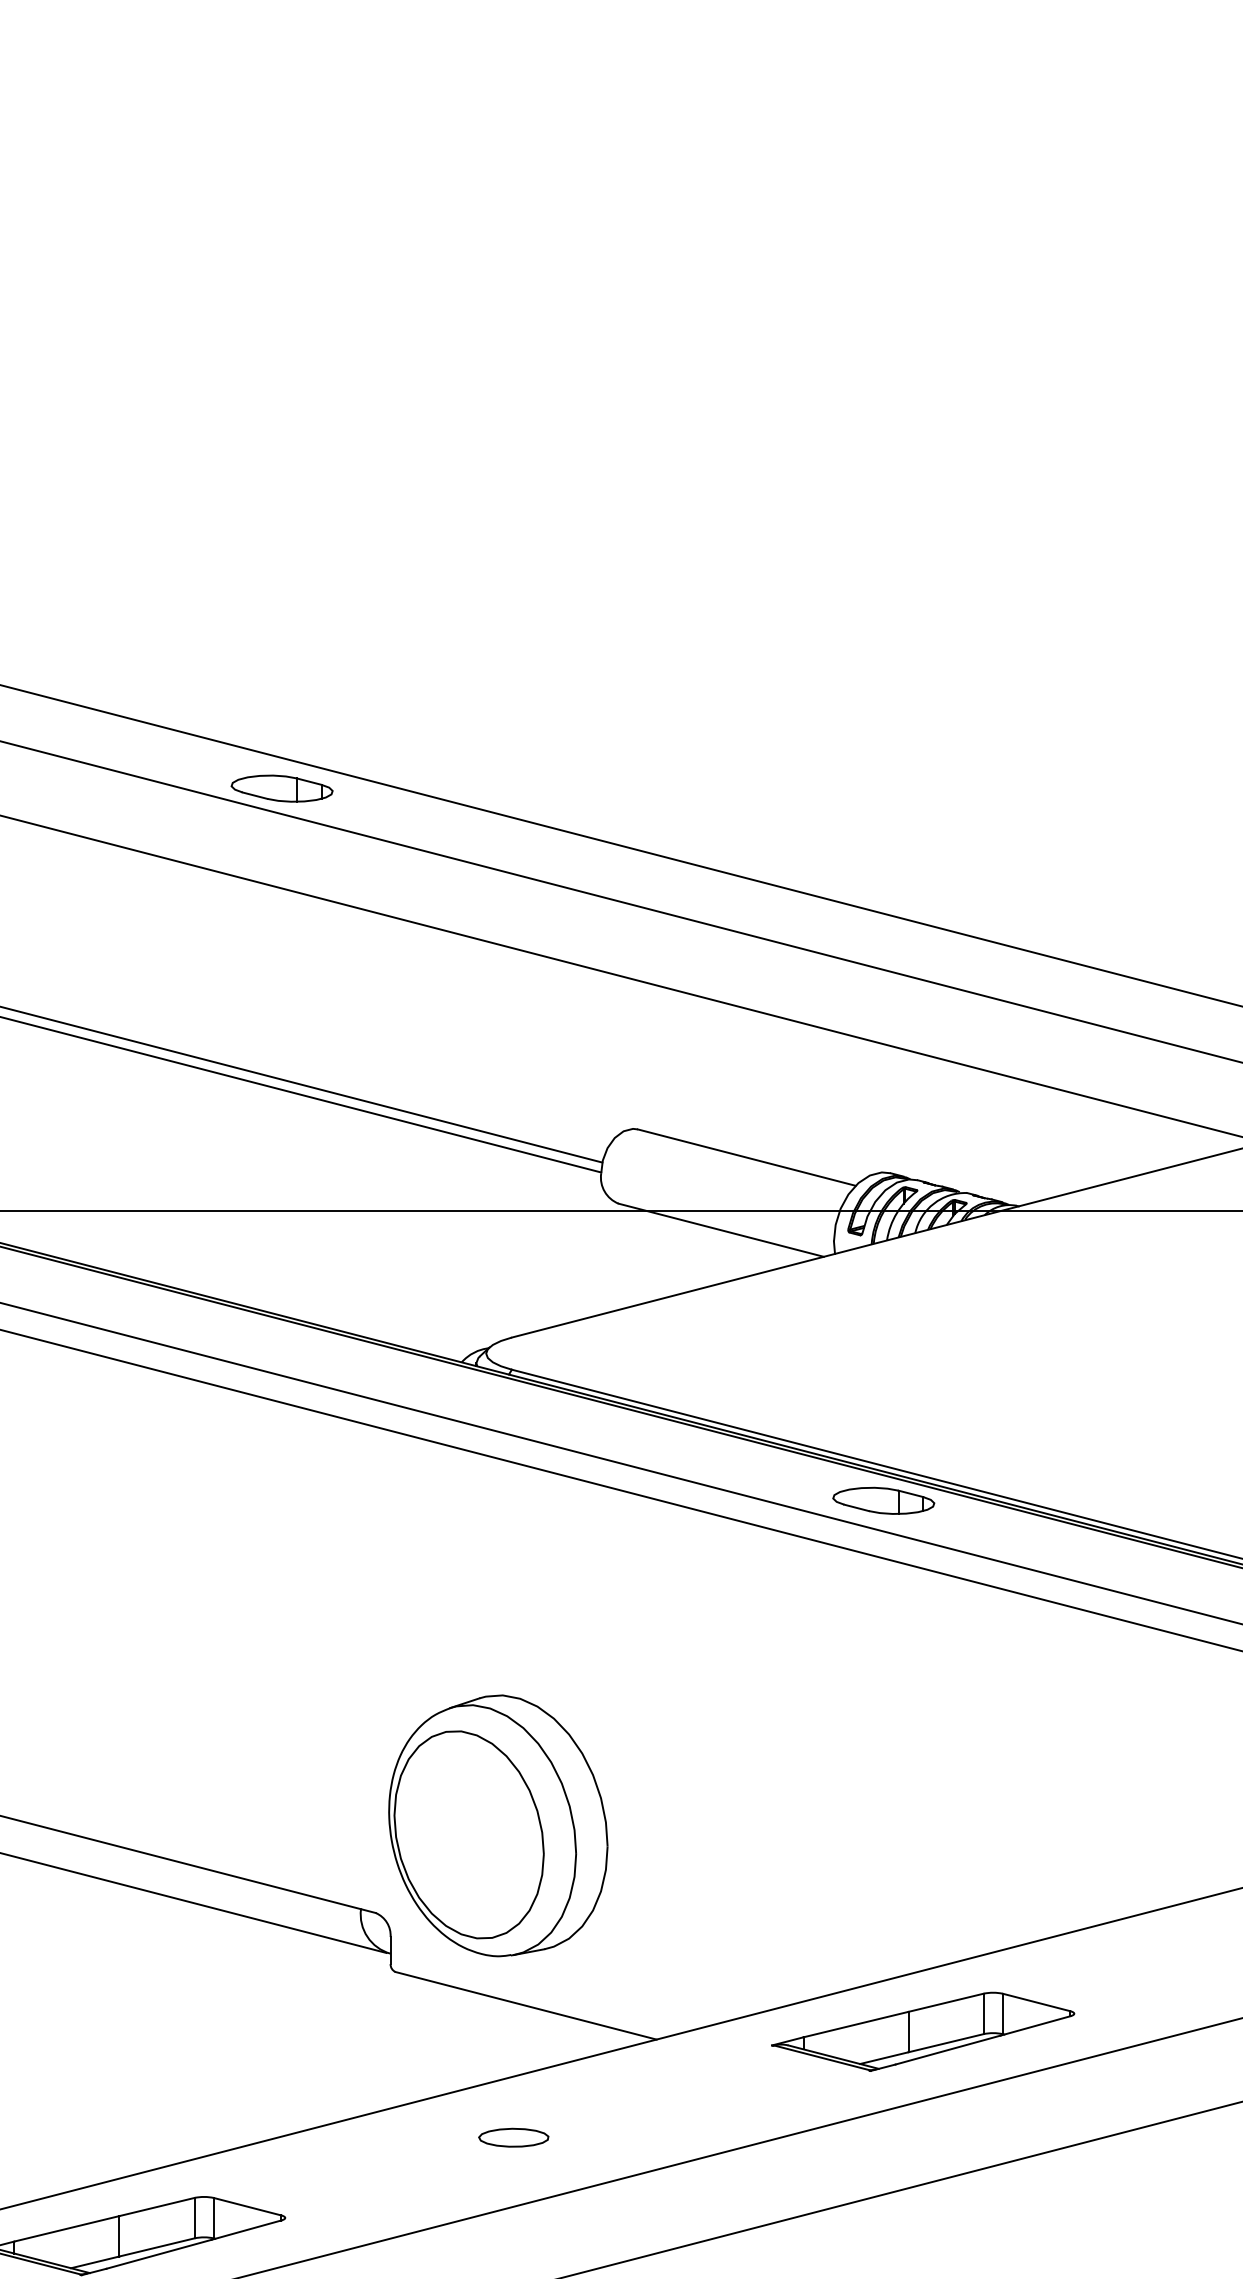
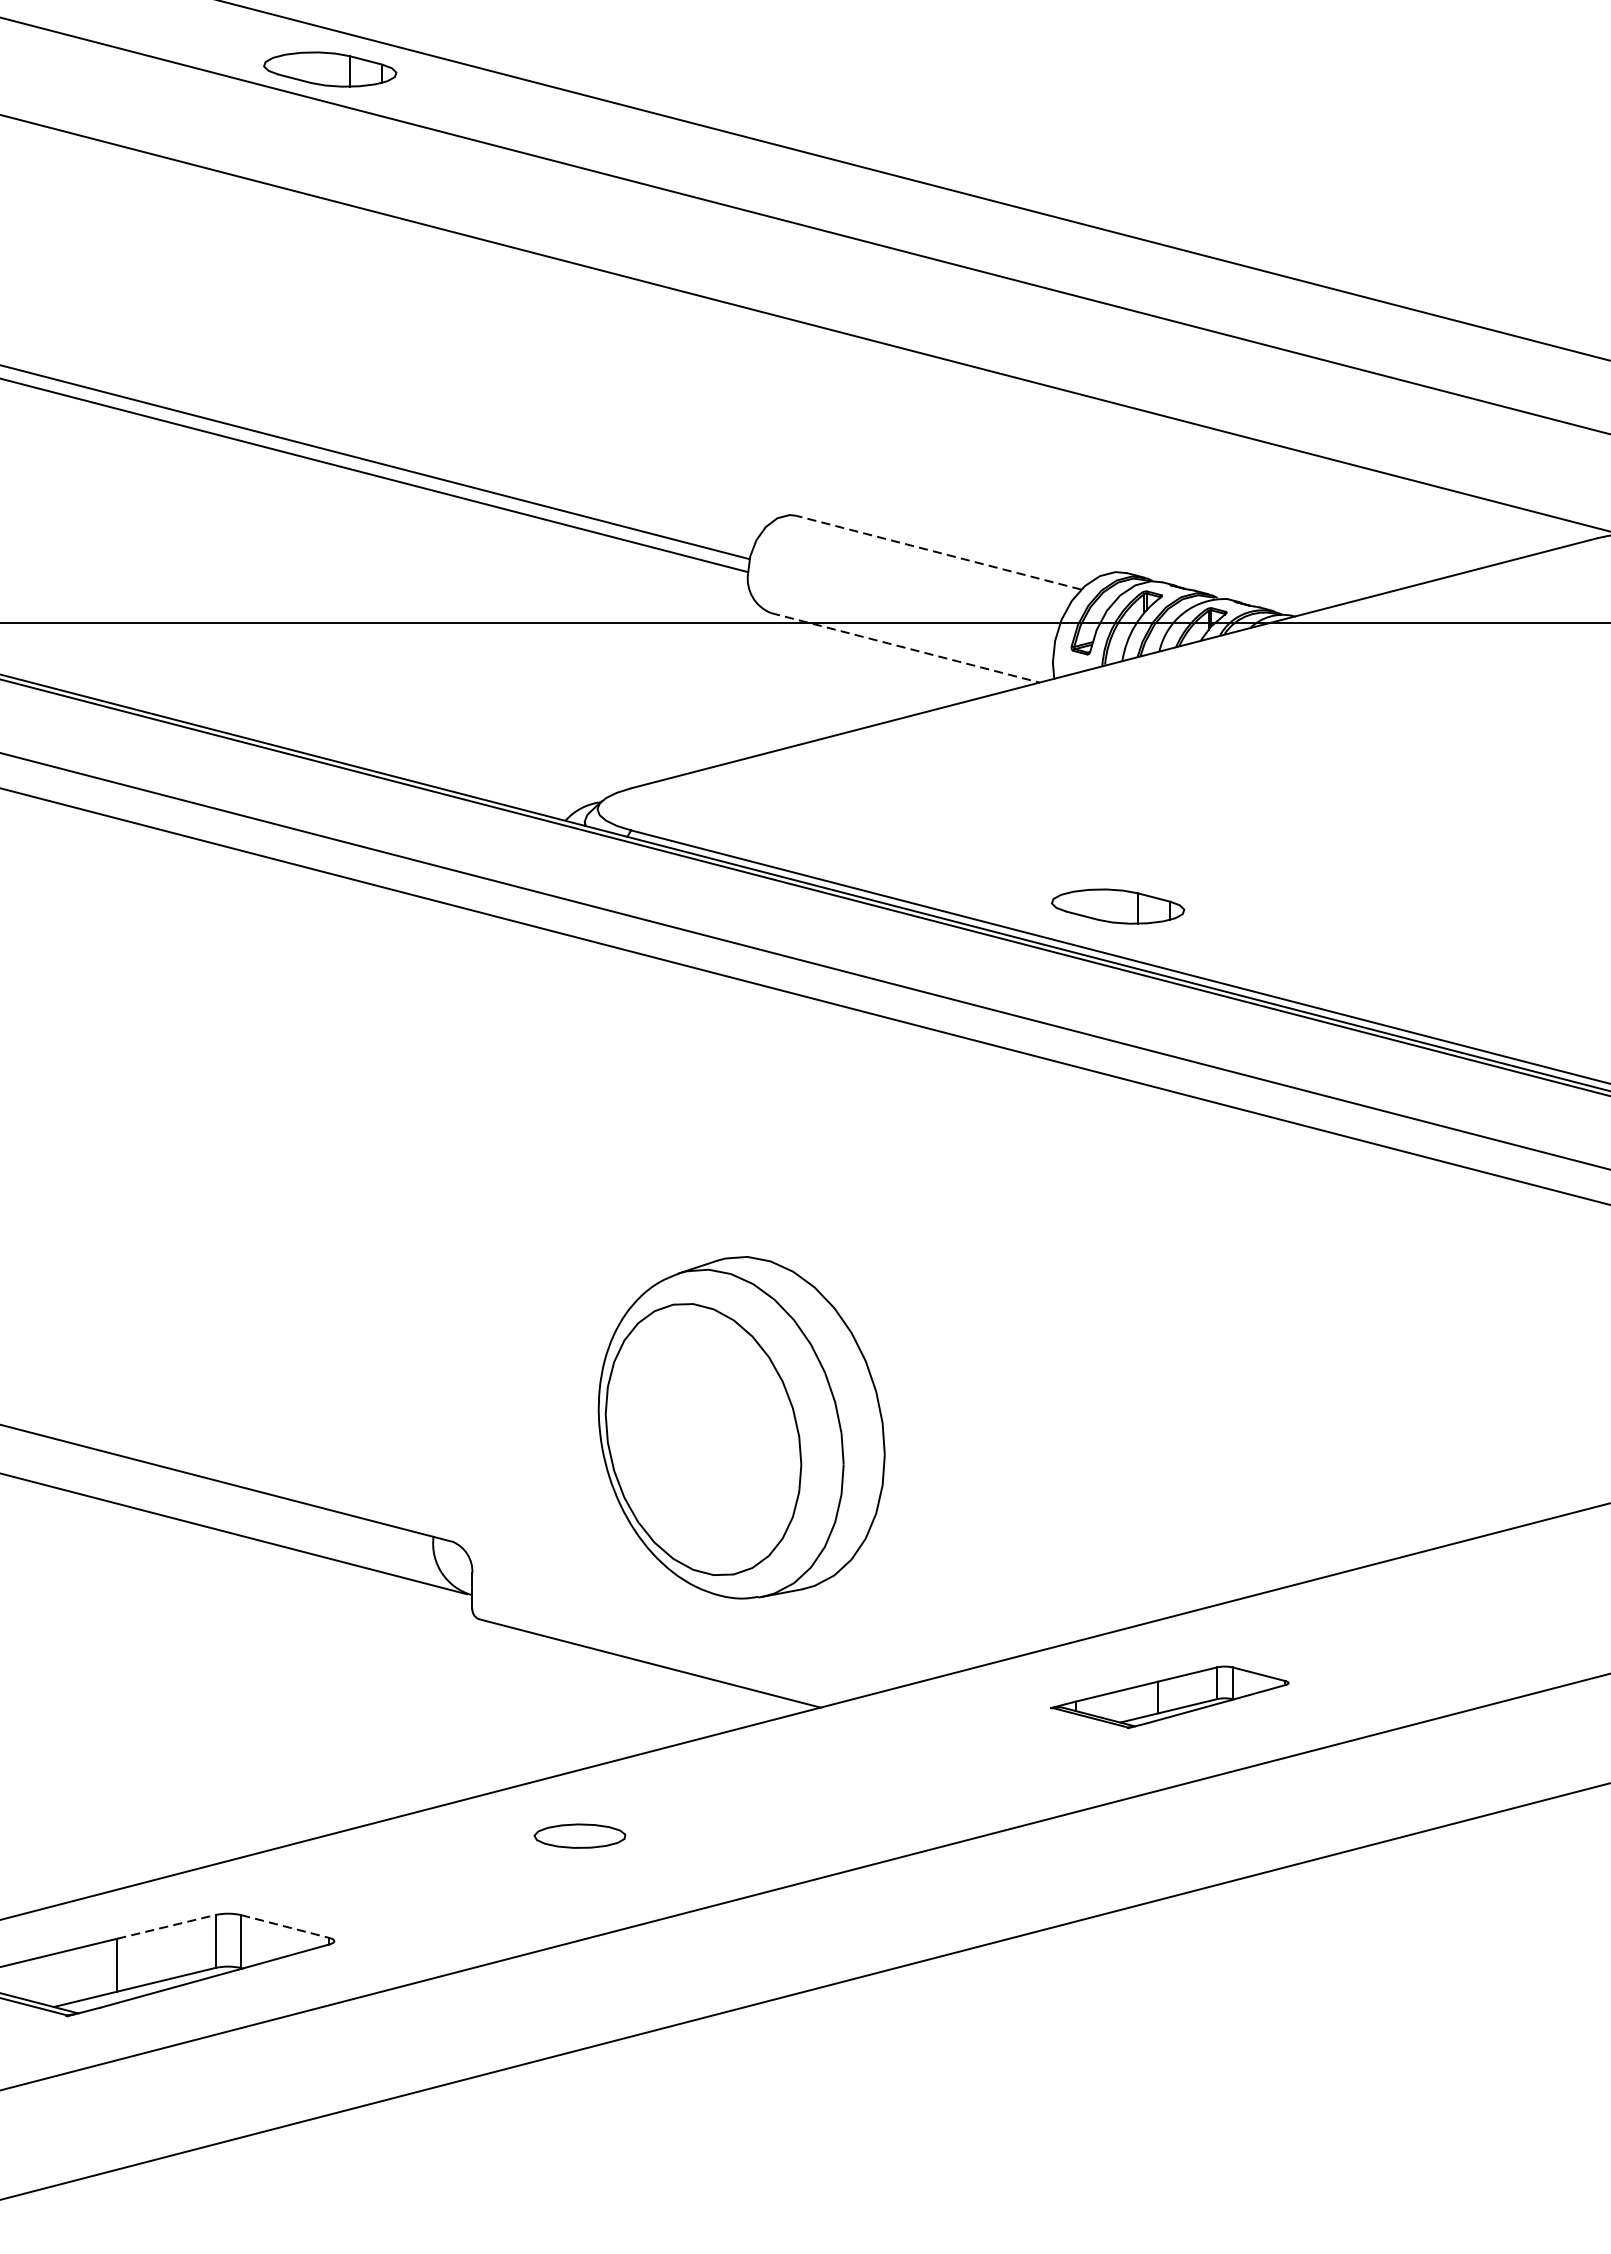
line: (746, 1157) -> (938, 552), solid -> dashed
line: (721, 1230) -> (905, 648), solid -> dashed
part: (883, 1500) -> (1117, 906), moved
part: (498, 1825) -> (741, 1427), moved
part: (923, 2031) -> (1170, 1697), size x0.6
part: (513, 2137) -> (579, 1835), moved
line: (247, 2206) -> (284, 1926), solid -> dashed
line: (157, 2207) -> (167, 1927), solid -> dashed

